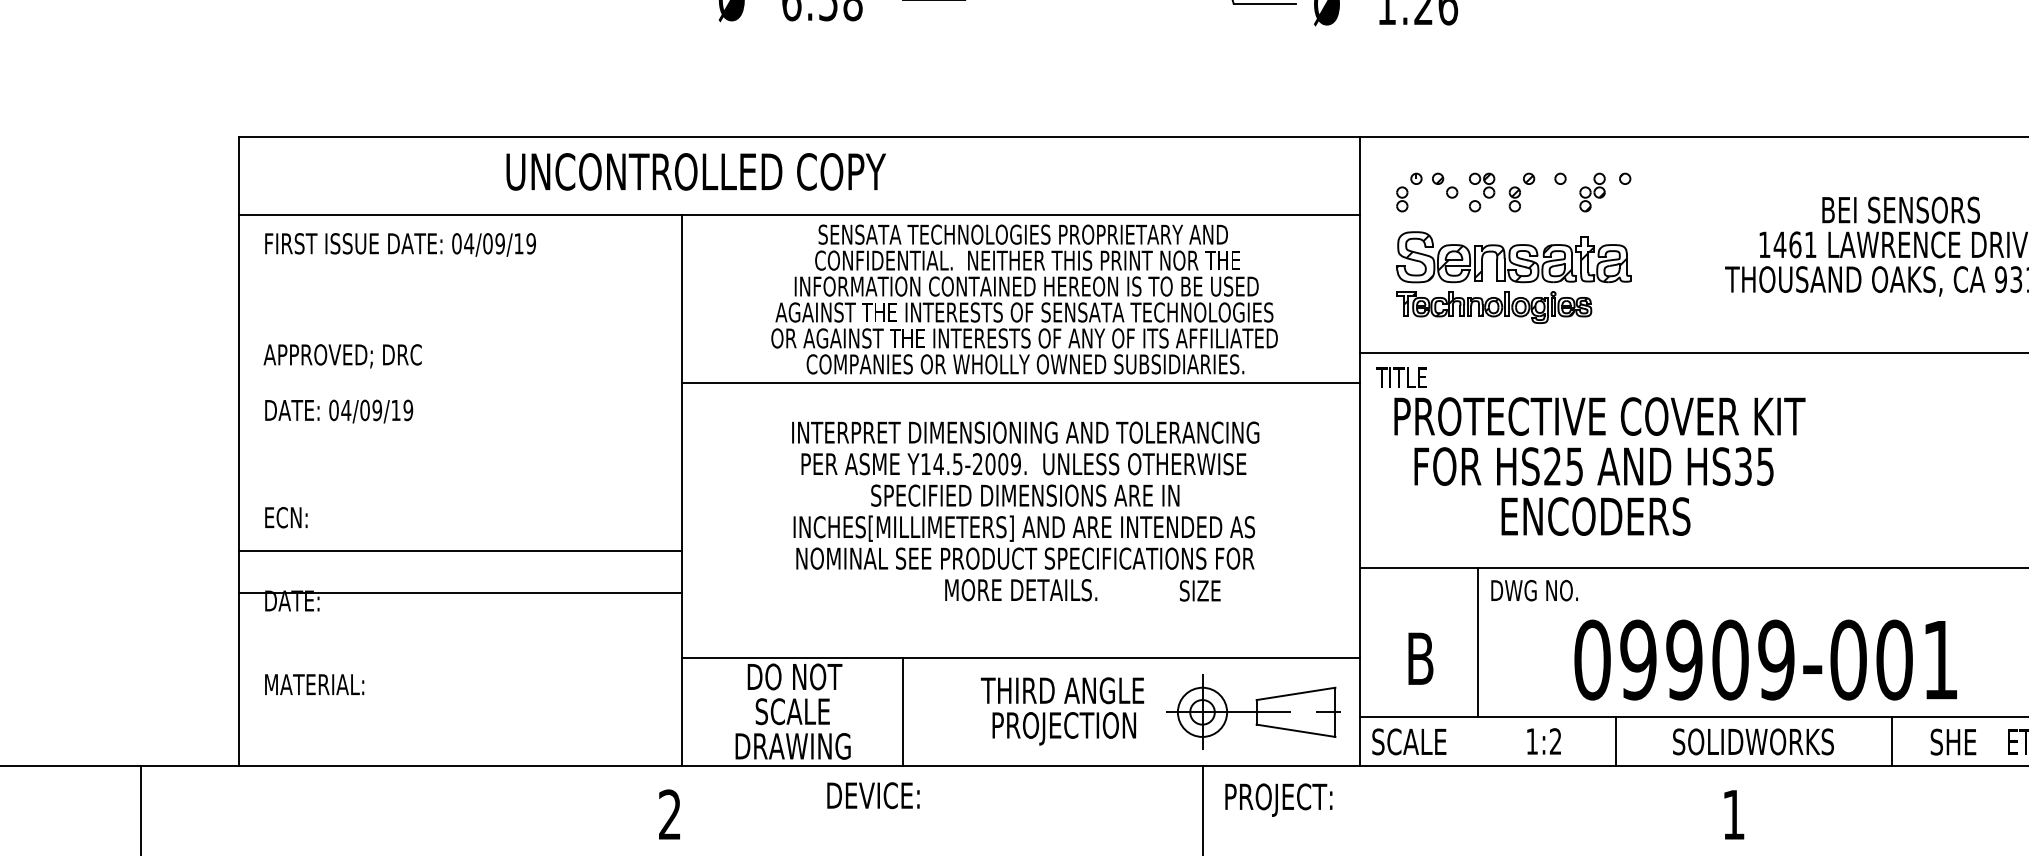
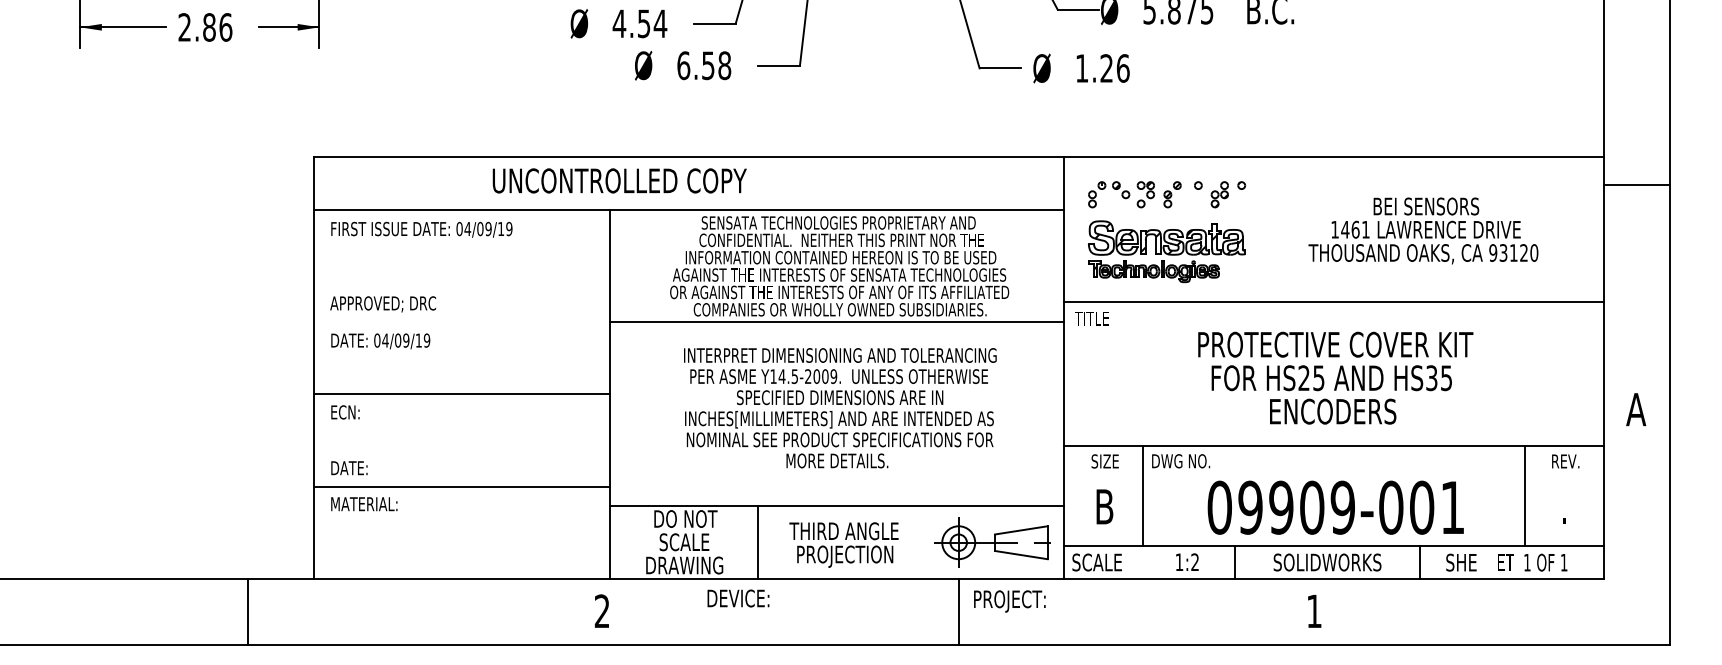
text: (1599, 465) -> (1335, 377), moved
line: (459, 550) -> (461, 394), moved
text: (1199, 591) -> (1104, 461), moved
line: (459, 592) -> (461, 486), moved
text: (314, 685) -> (364, 504), moved
text: (1061, 710) -> (843, 544), moved

